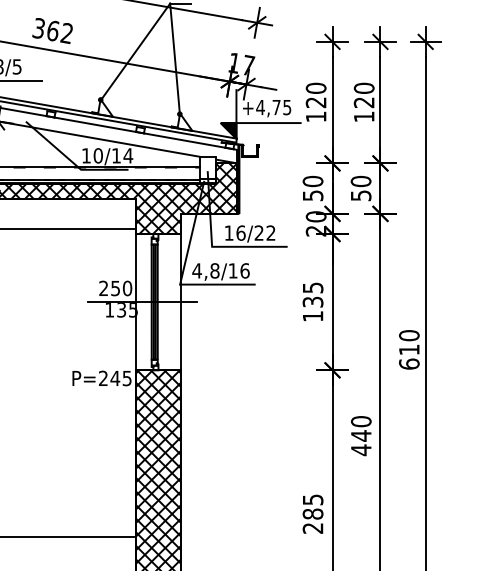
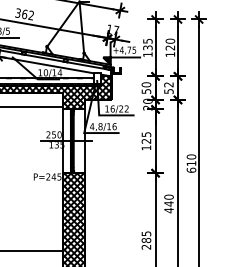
text: (315, 95) -> (147, 44), 120 -> 135
text: (360, 180) -> (168, 84), 50 -> 52
text: (313, 300) -> (146, 140), 135 -> 125

